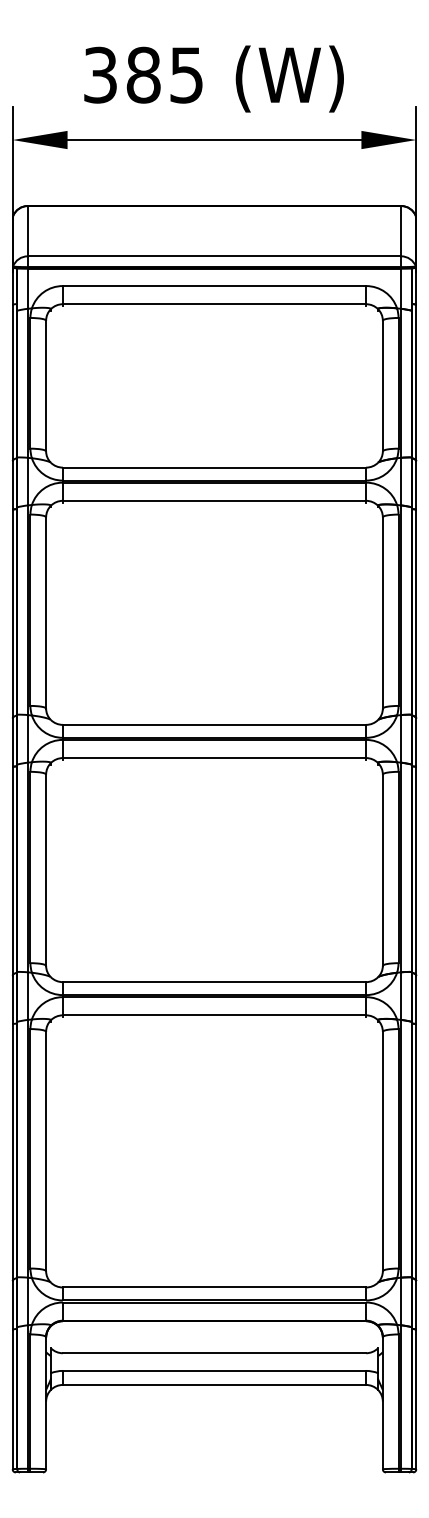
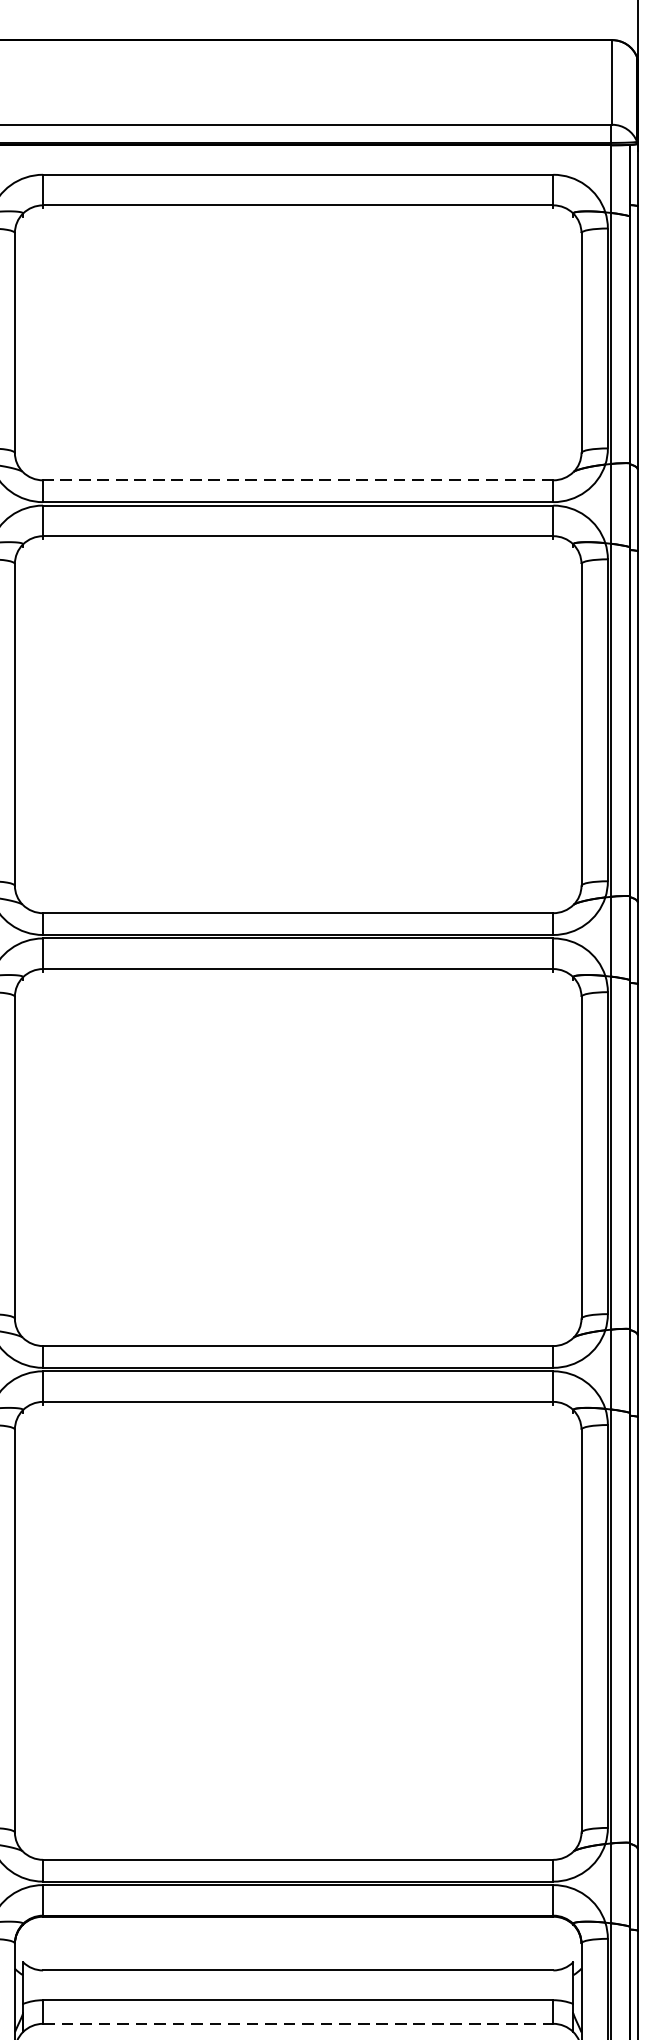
line: (214, 467) -> (298, 480), solid -> dashed
line: (214, 1384) -> (298, 2023), solid -> dashed

